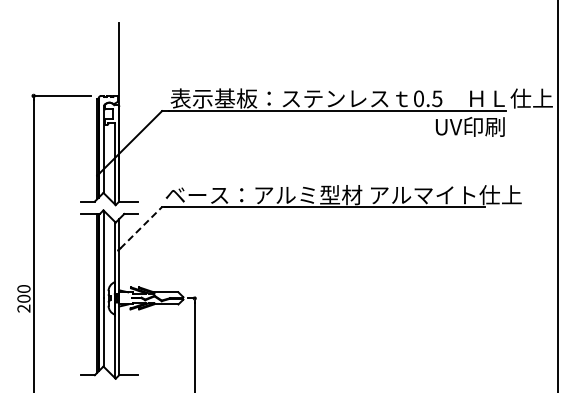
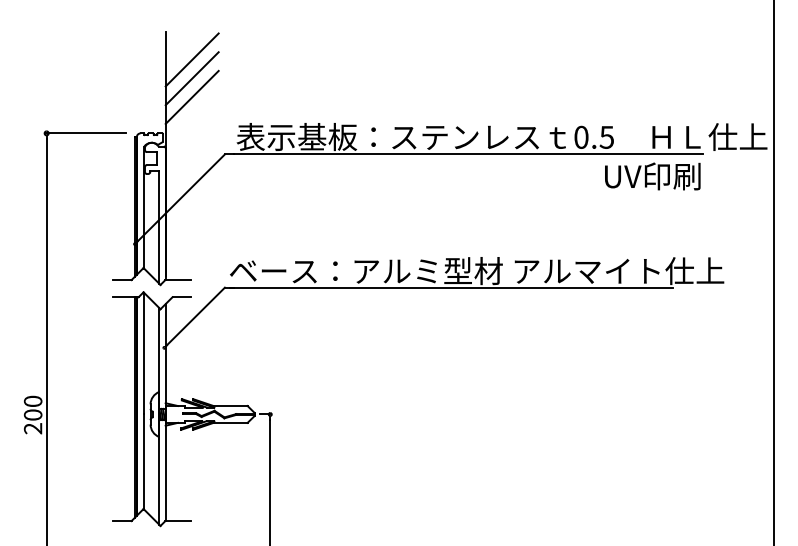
line: (138, 42) -> (192, 59), added
line: (138, 56) -> (192, 78), added
line: (138, 69) -> (192, 96), added
line: (141, 227) -> (196, 316), dashed -> solid

